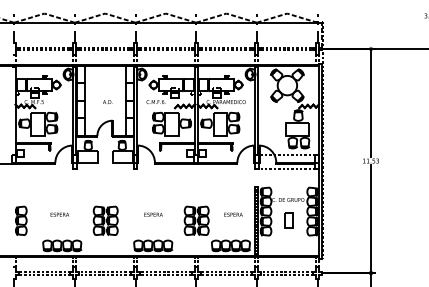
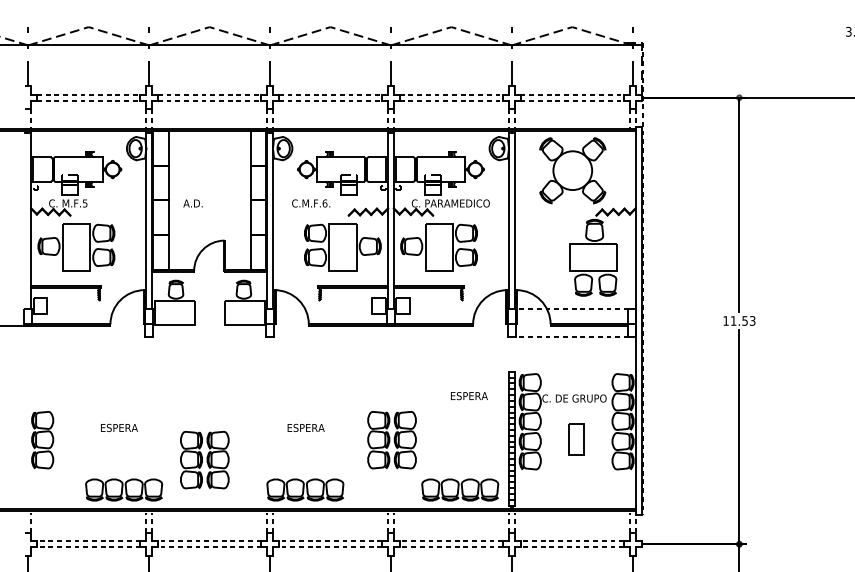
text: (107, 101) -> (192, 202), moved
text: (233, 214) -> (469, 395), moved
part: (105, 220) -> (204, 459), moved

